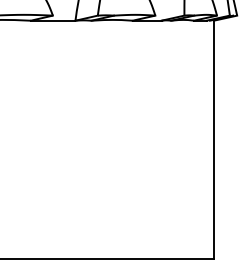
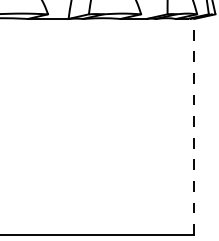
line: (213, 139) -> (193, 126), solid -> dashed

